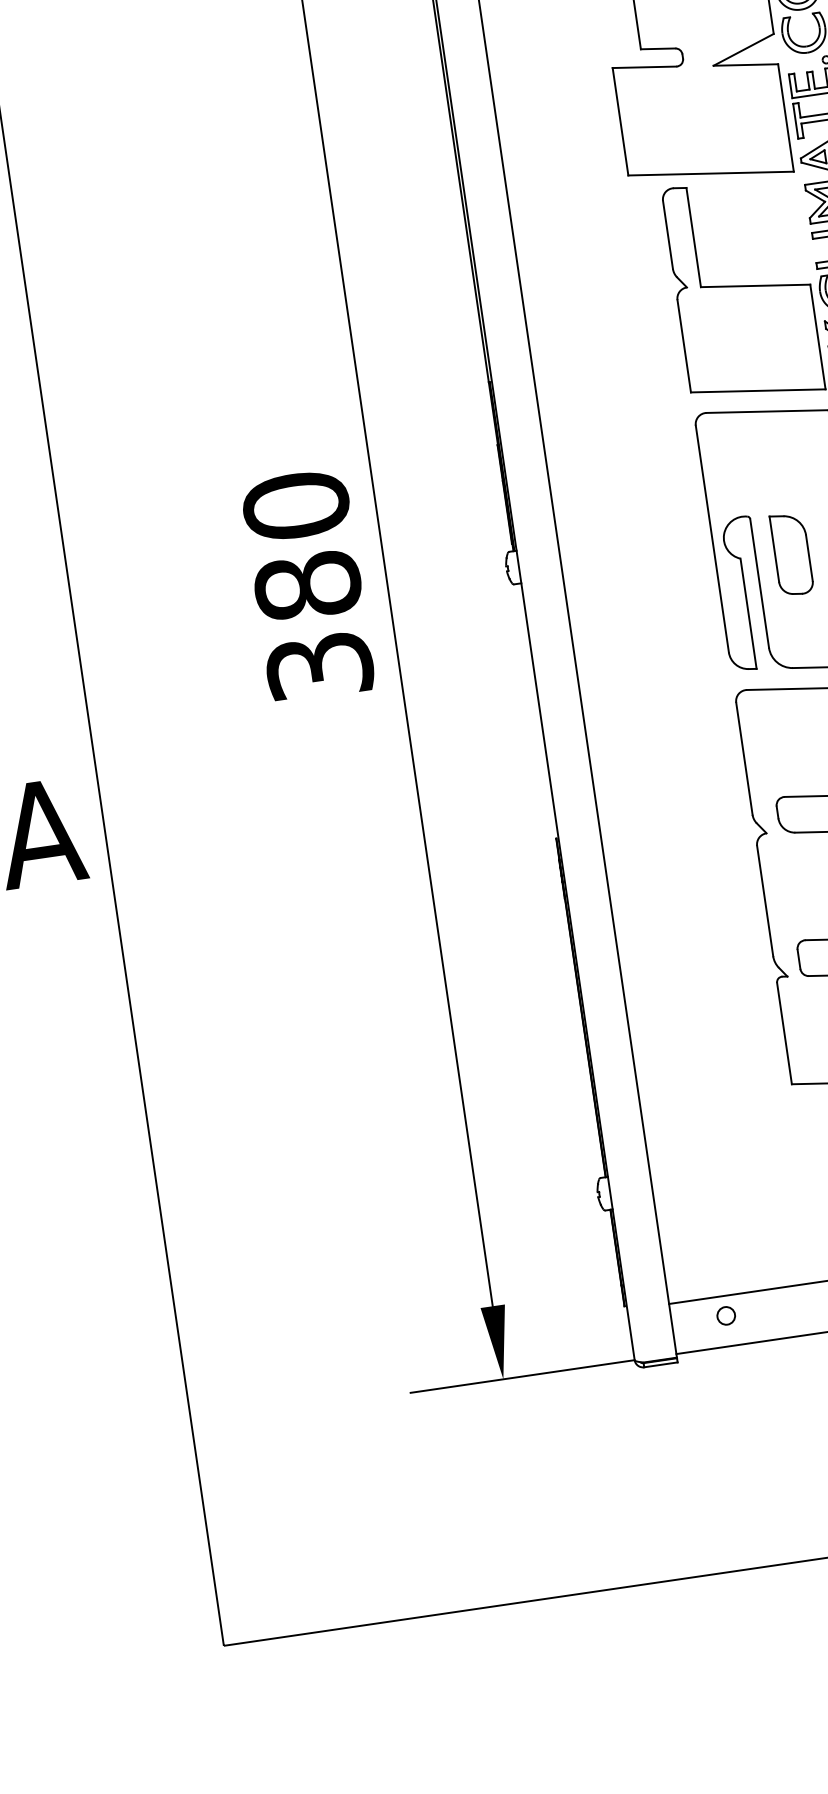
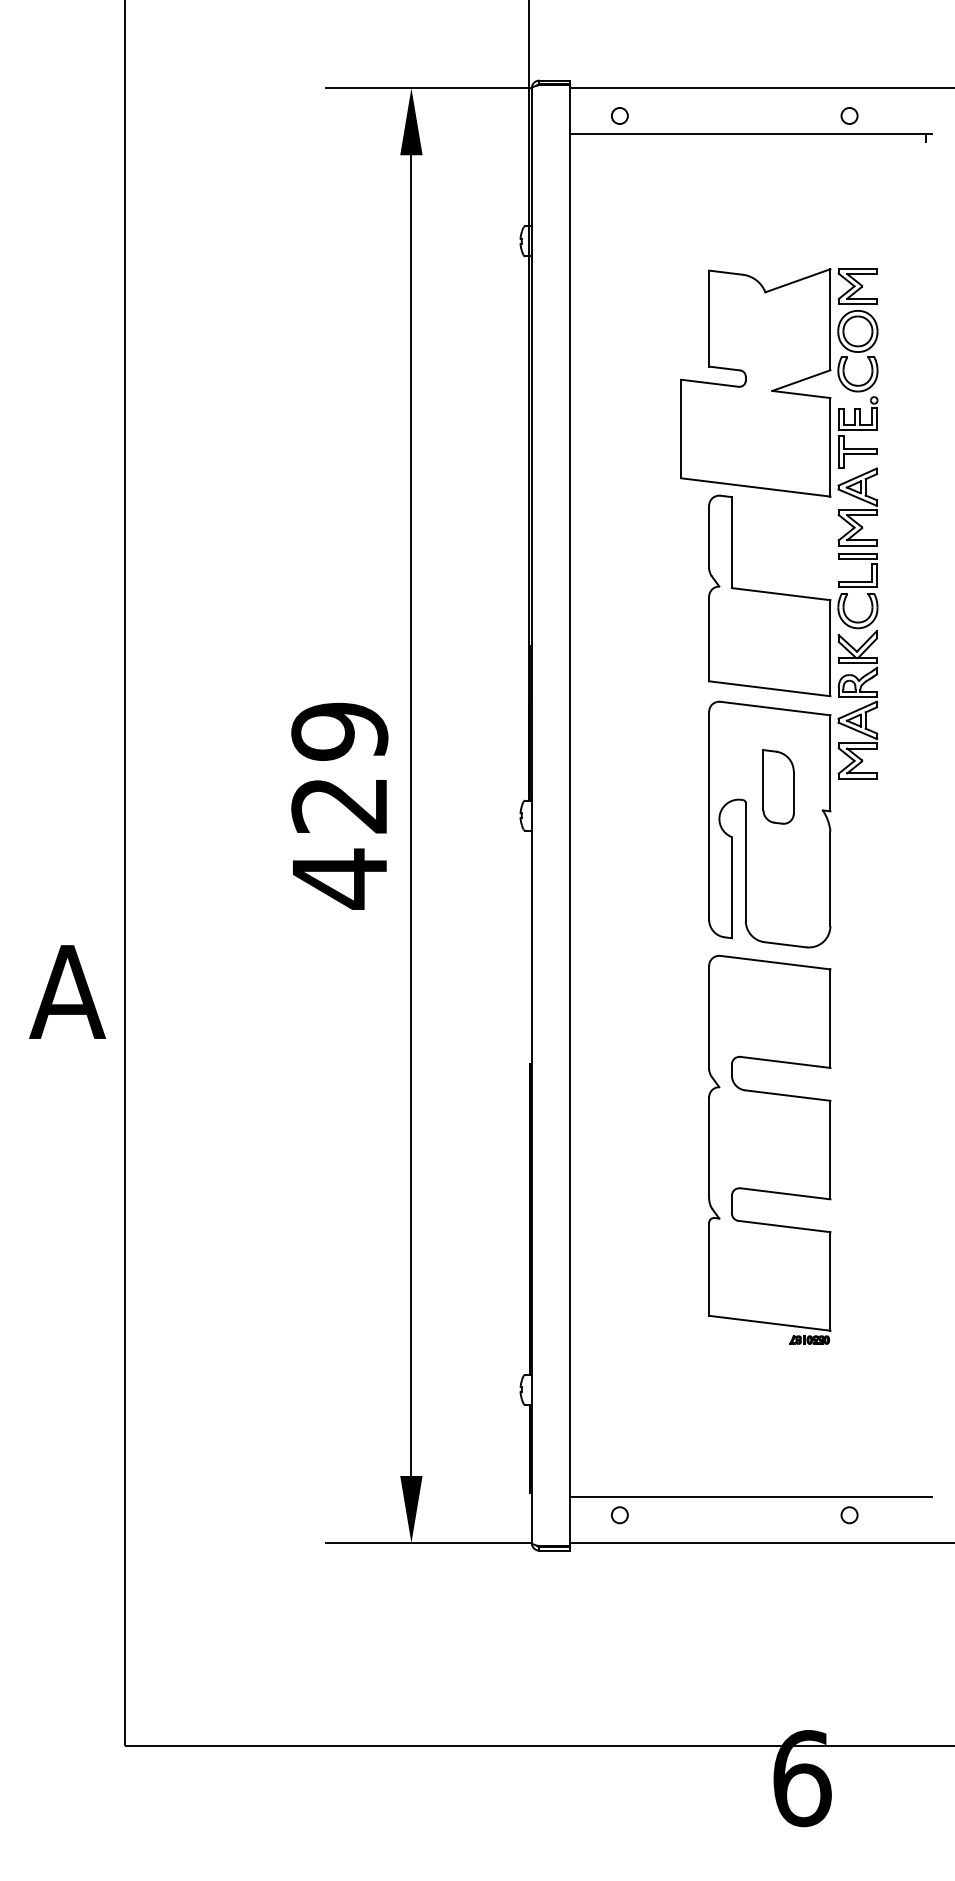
part: (791, 553) -> (778, 786), moved
text: (307, 586) -> (339, 805), 380 -> 429

